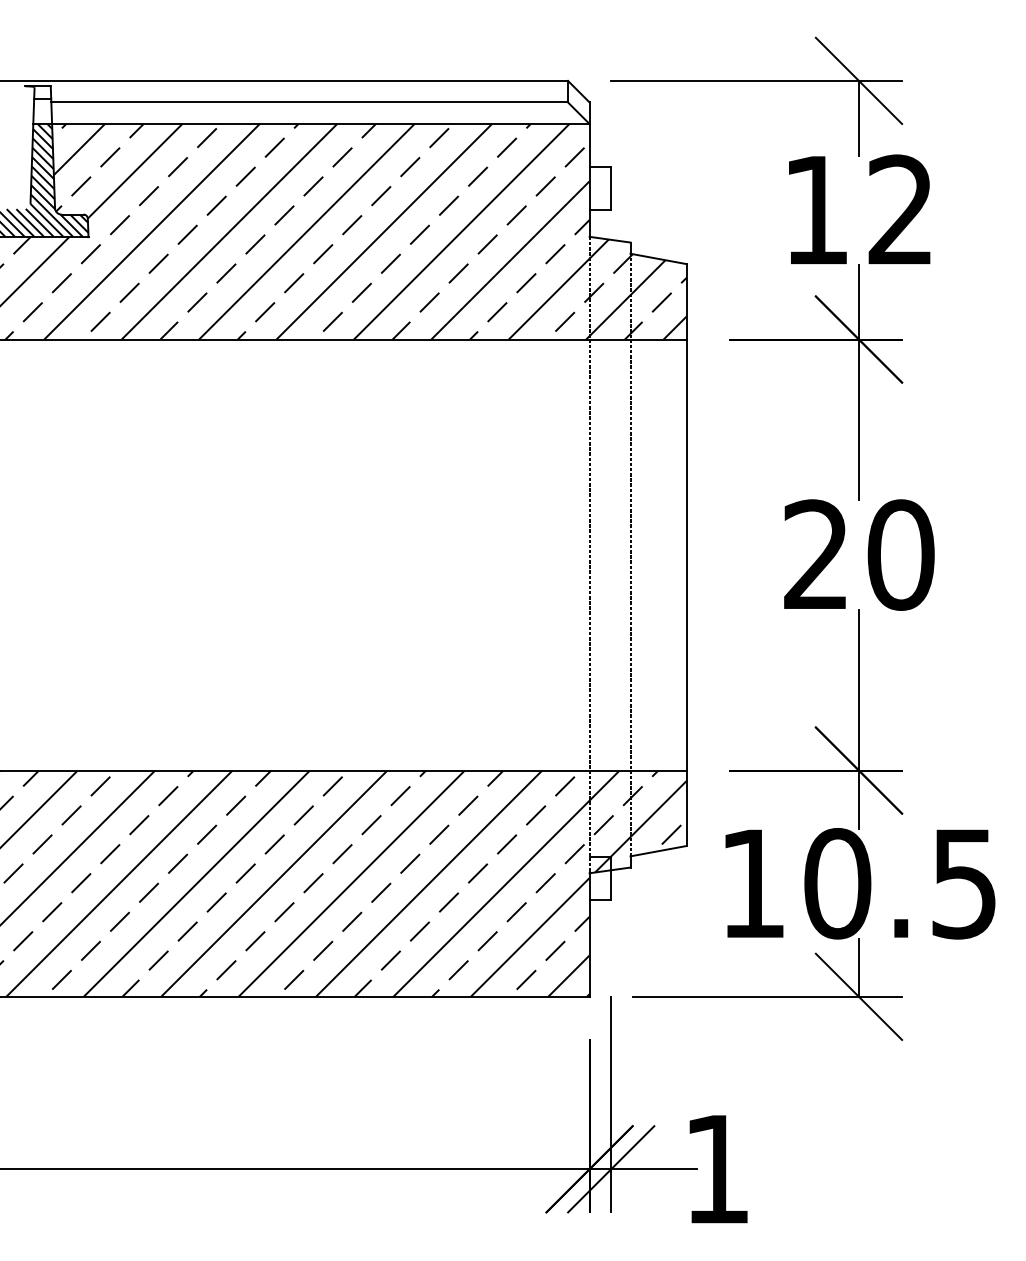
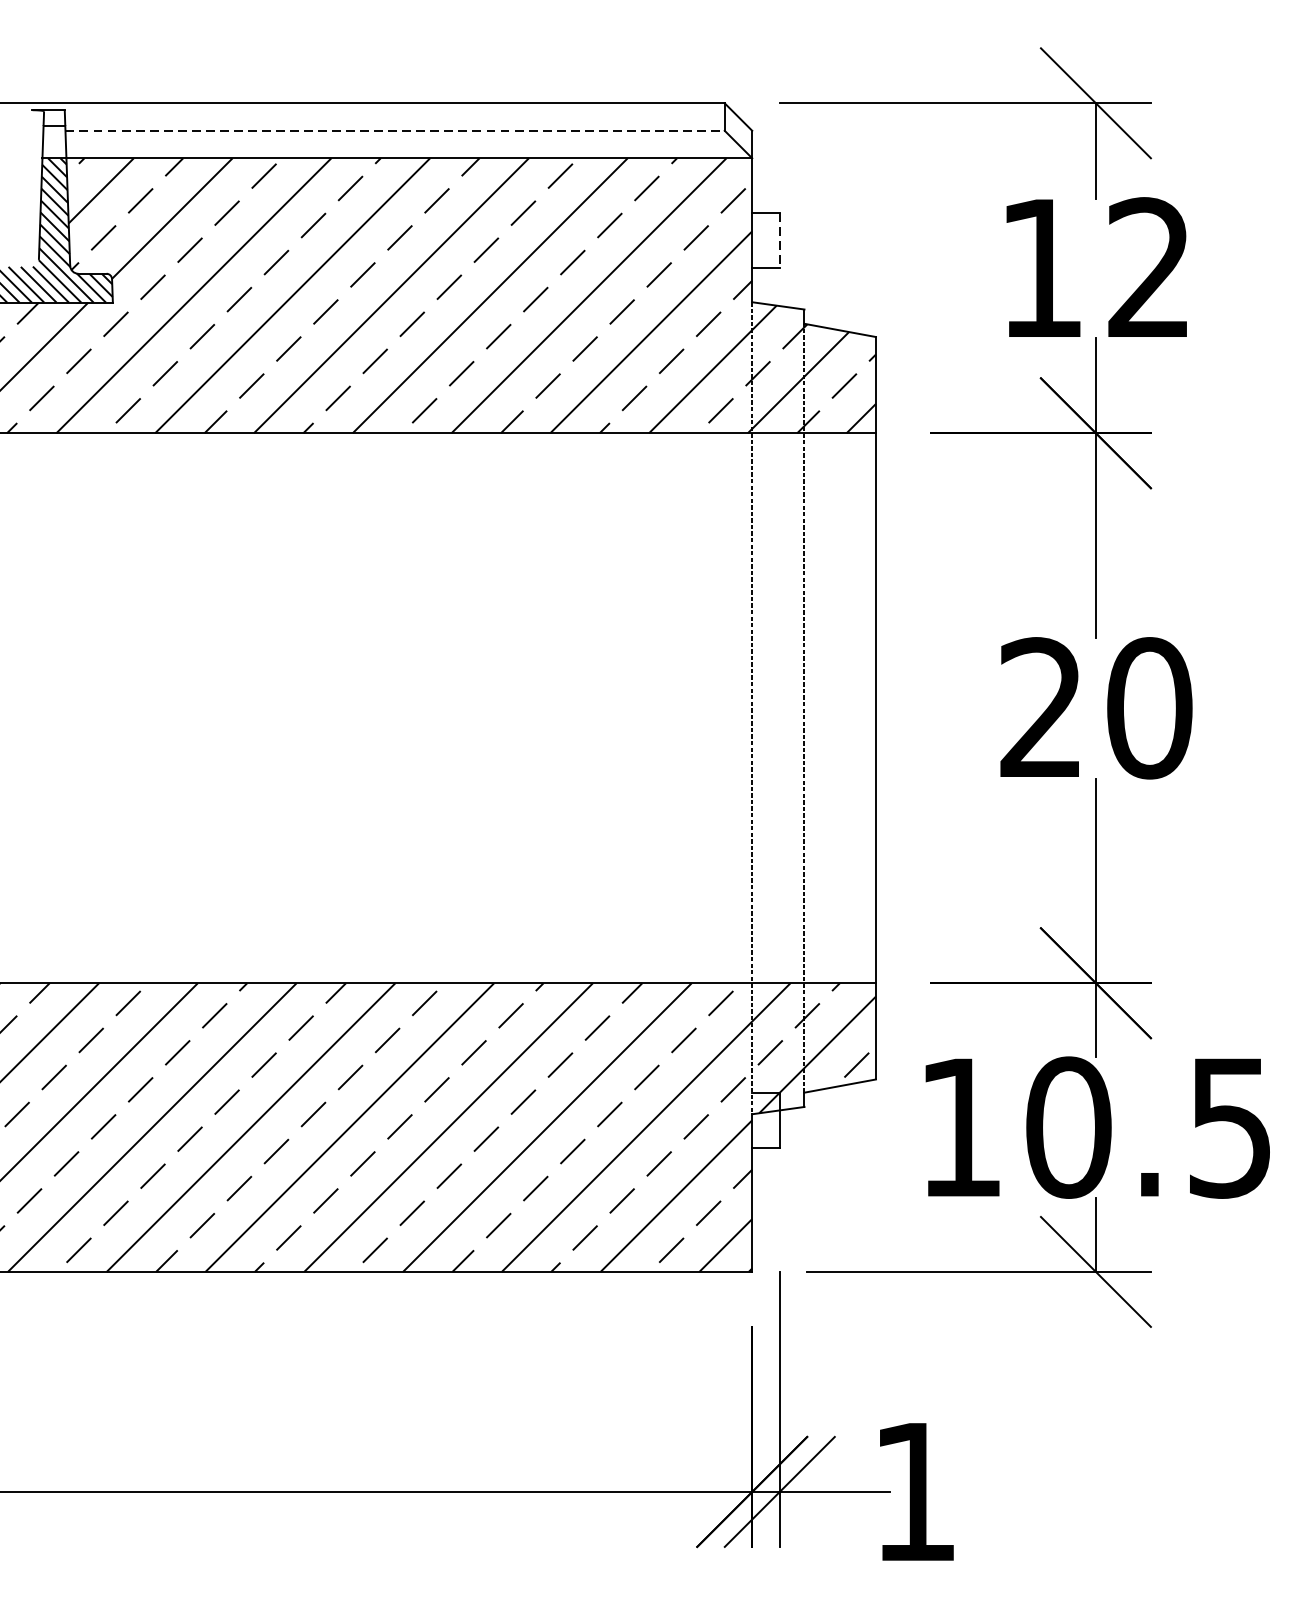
line: (310, 102) -> (396, 130), solid -> dashed
line: (611, 188) -> (780, 240), solid -> dashed

